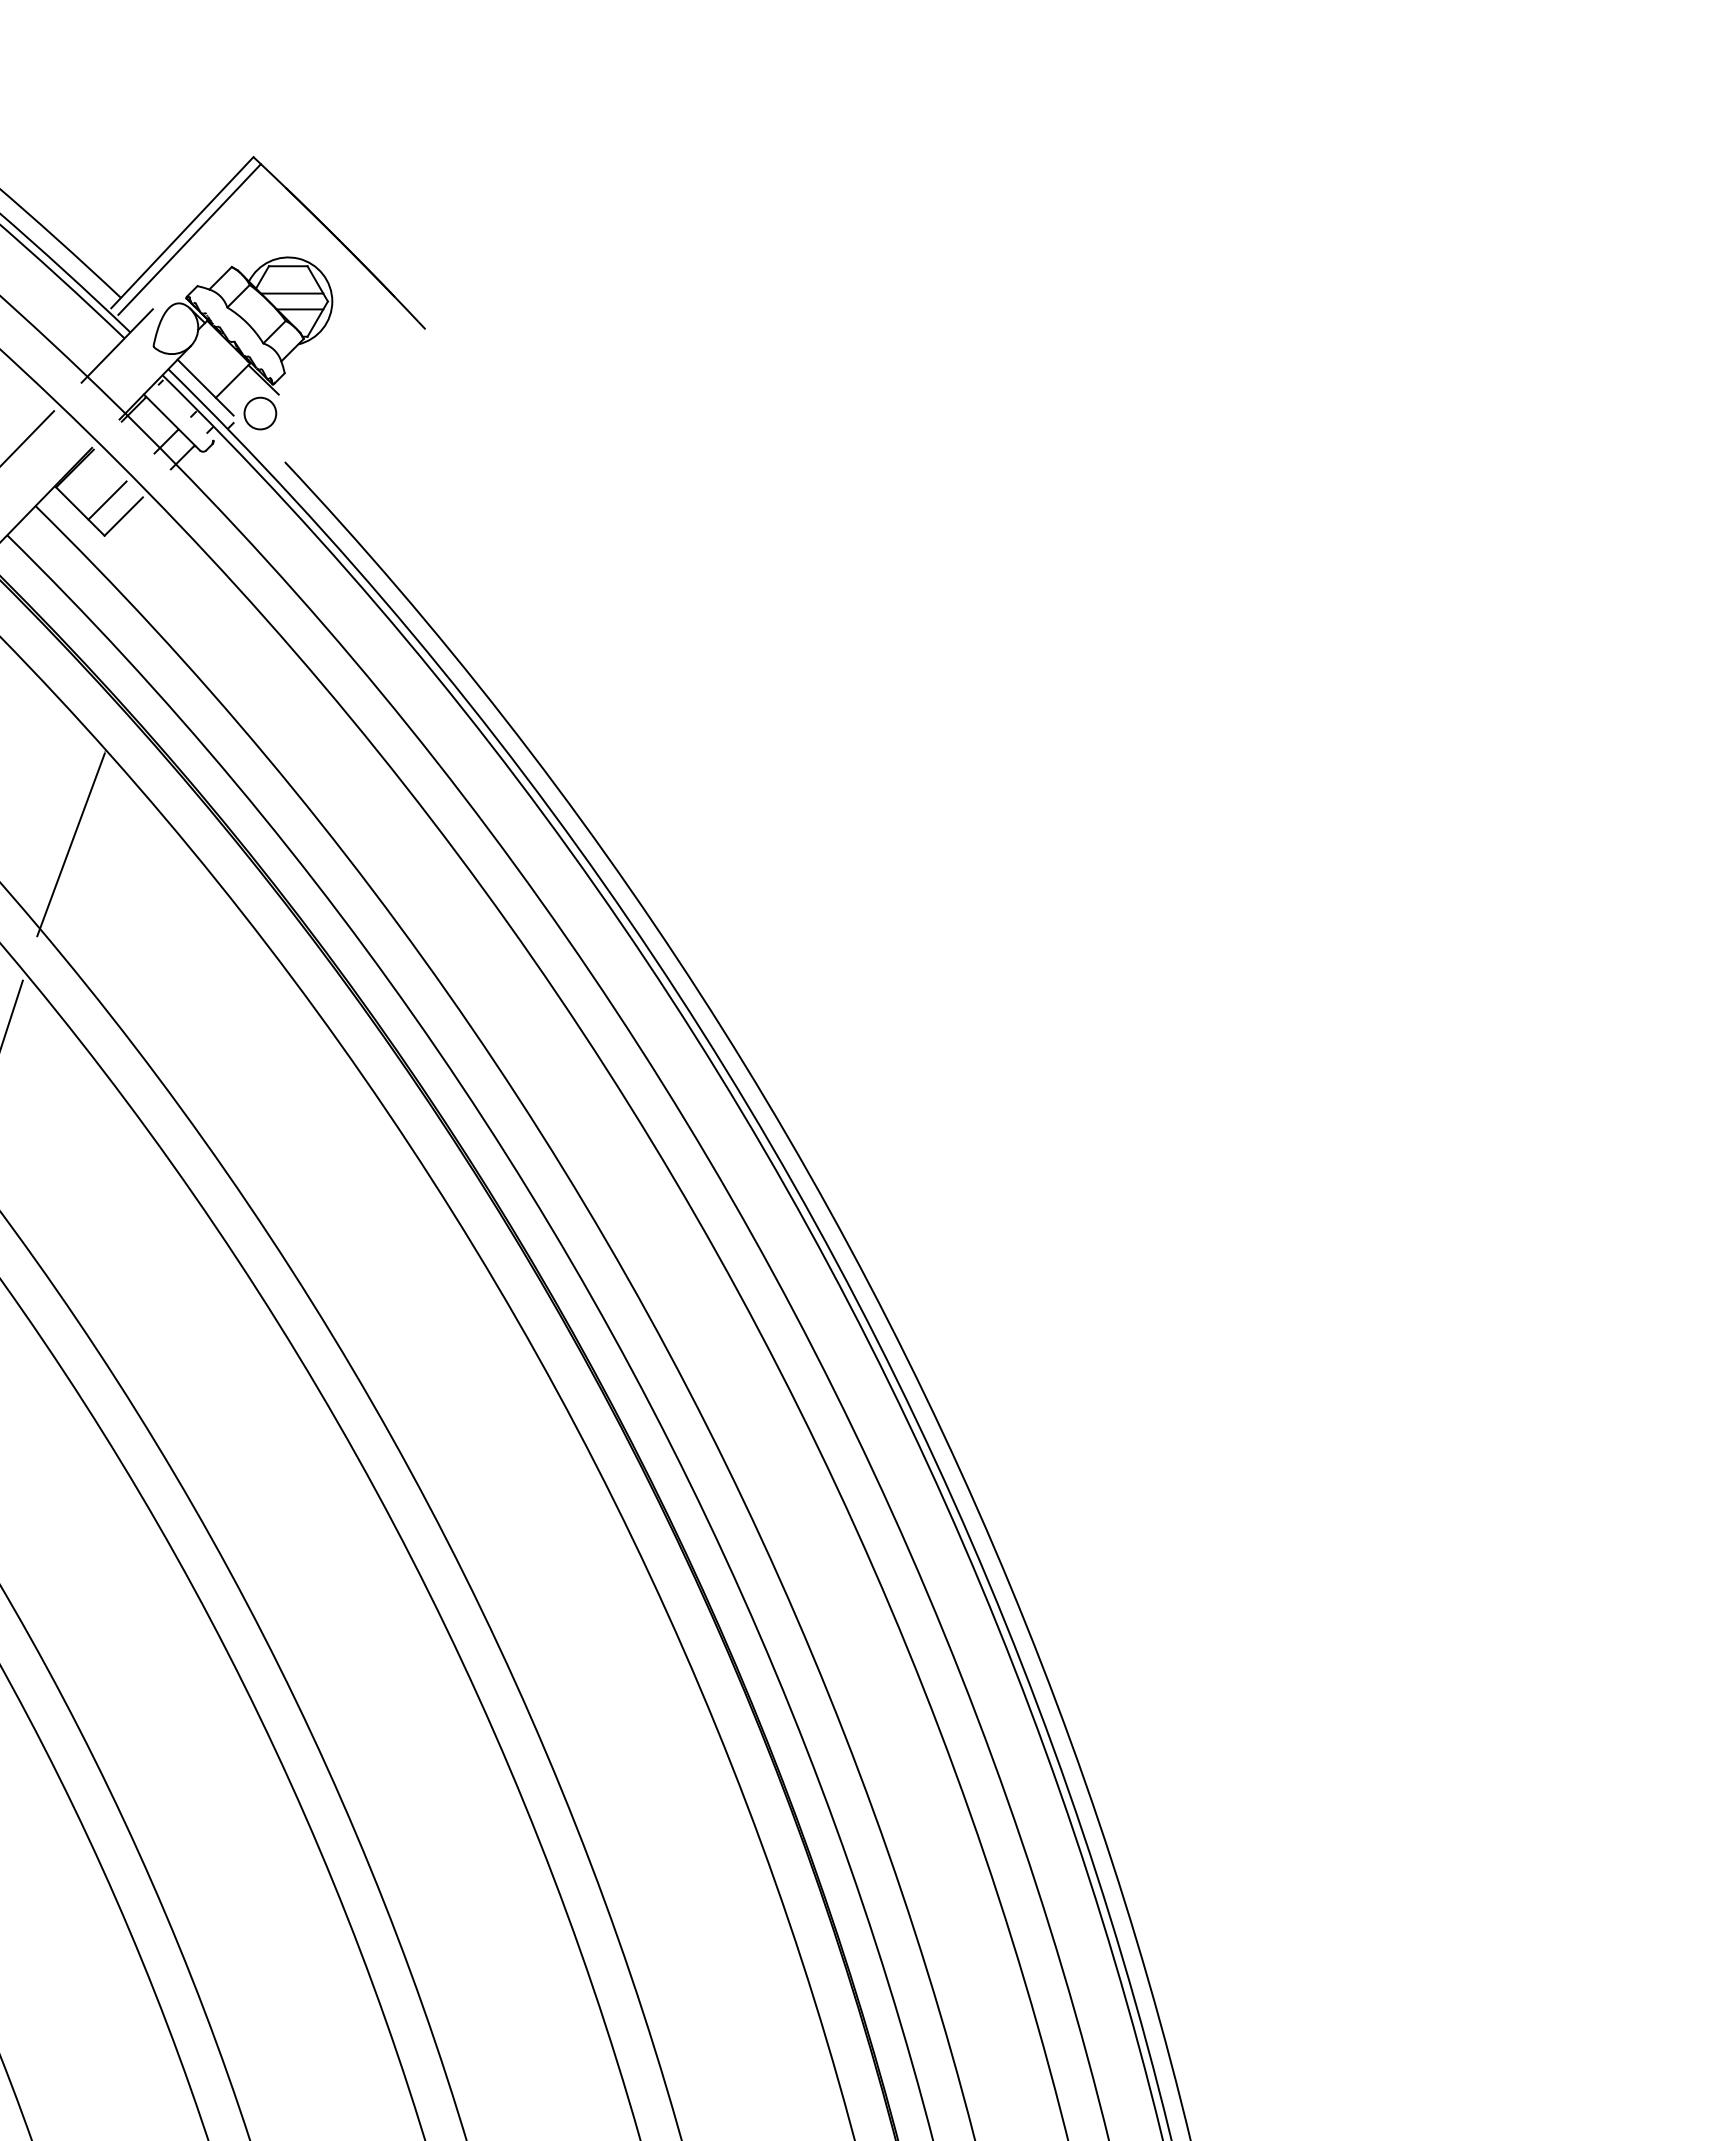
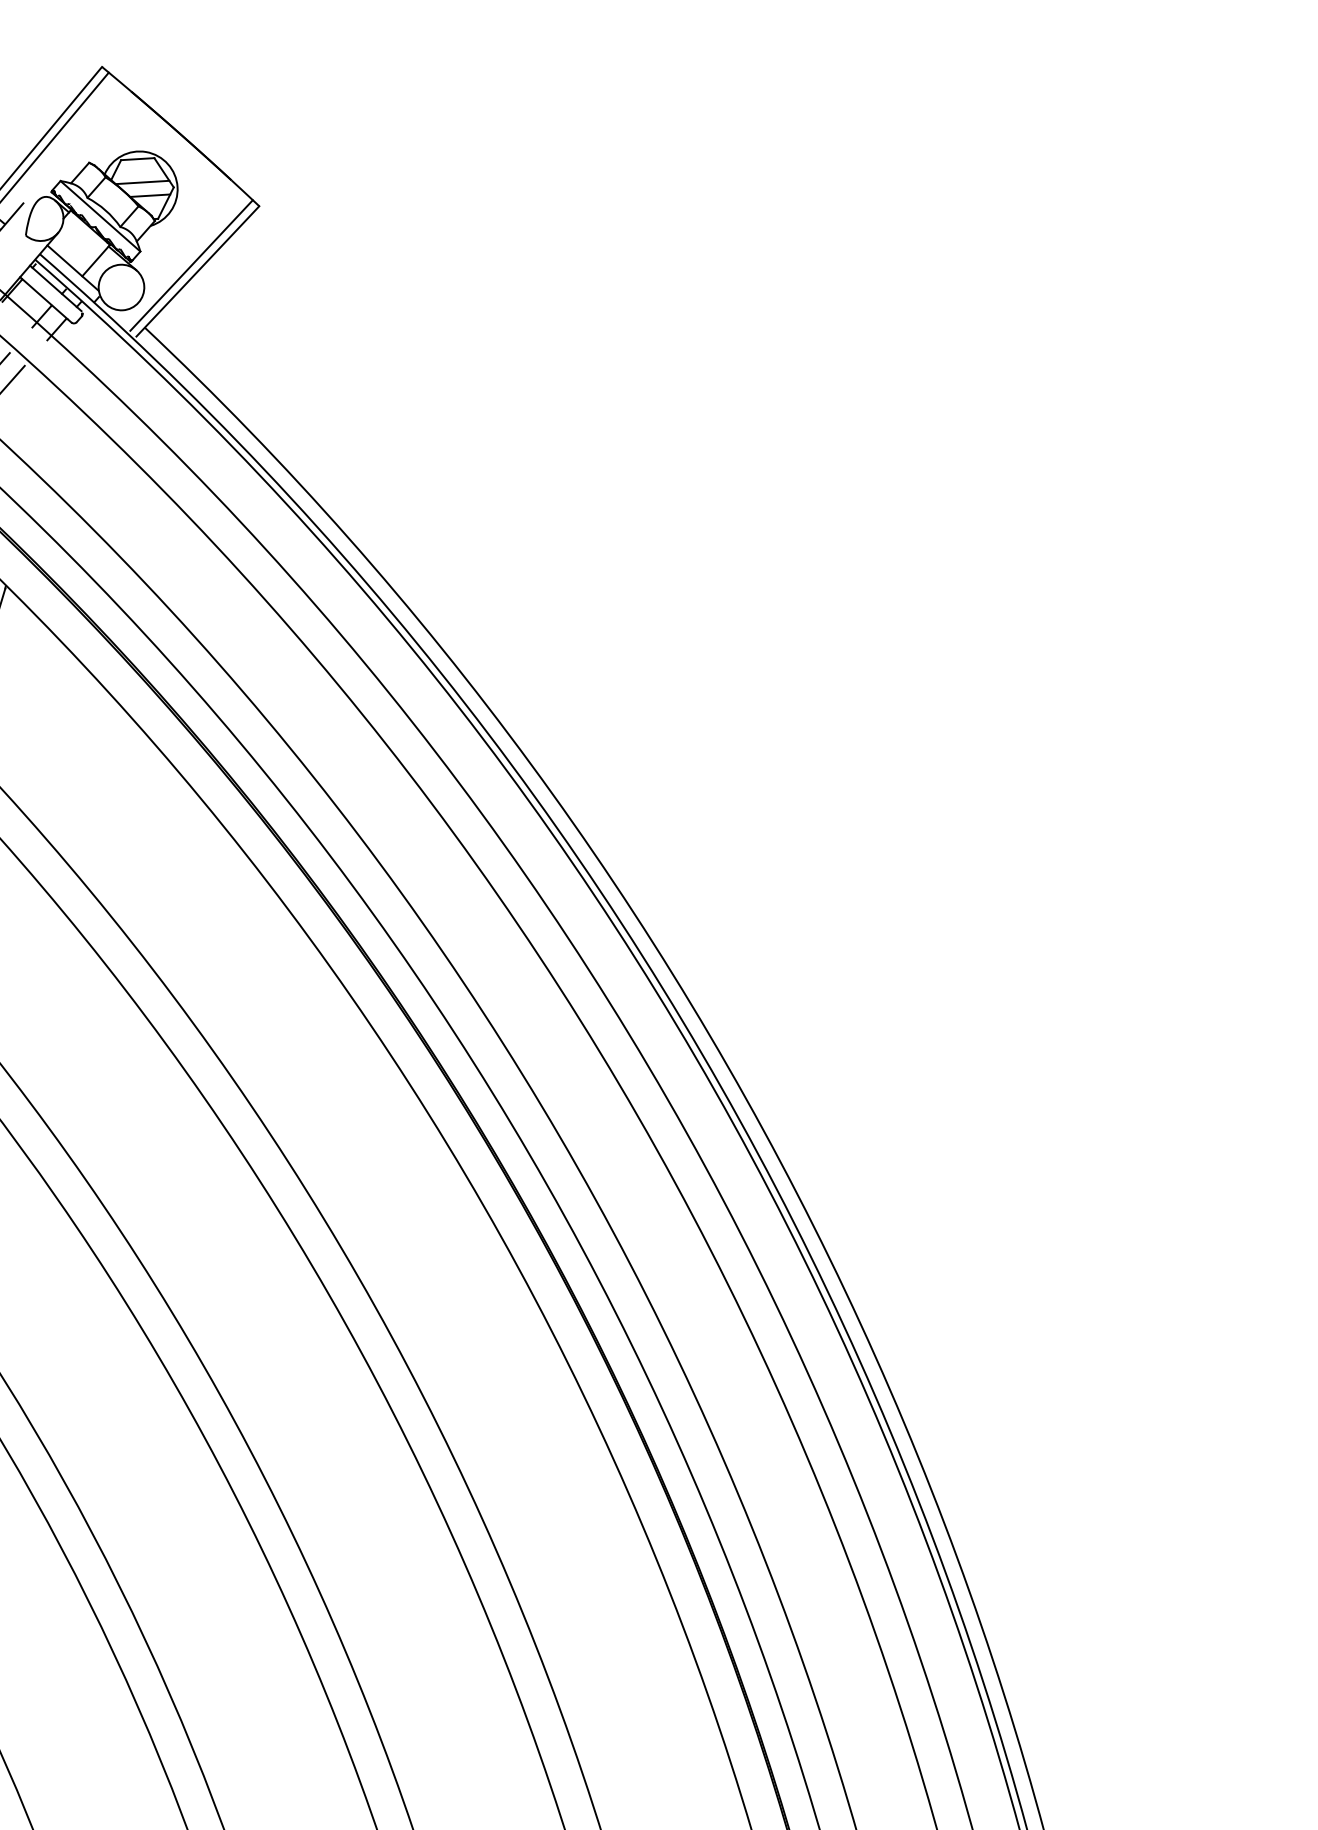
line: (240, 329) -> (99, 216), added
line: (342, 392) -> (191, 265), added
line: (349, 400) -> (197, 271), added
line: (184, 409) -> (55, 288), added
circle: (259, 413) -> (120, 287), size x1.67

